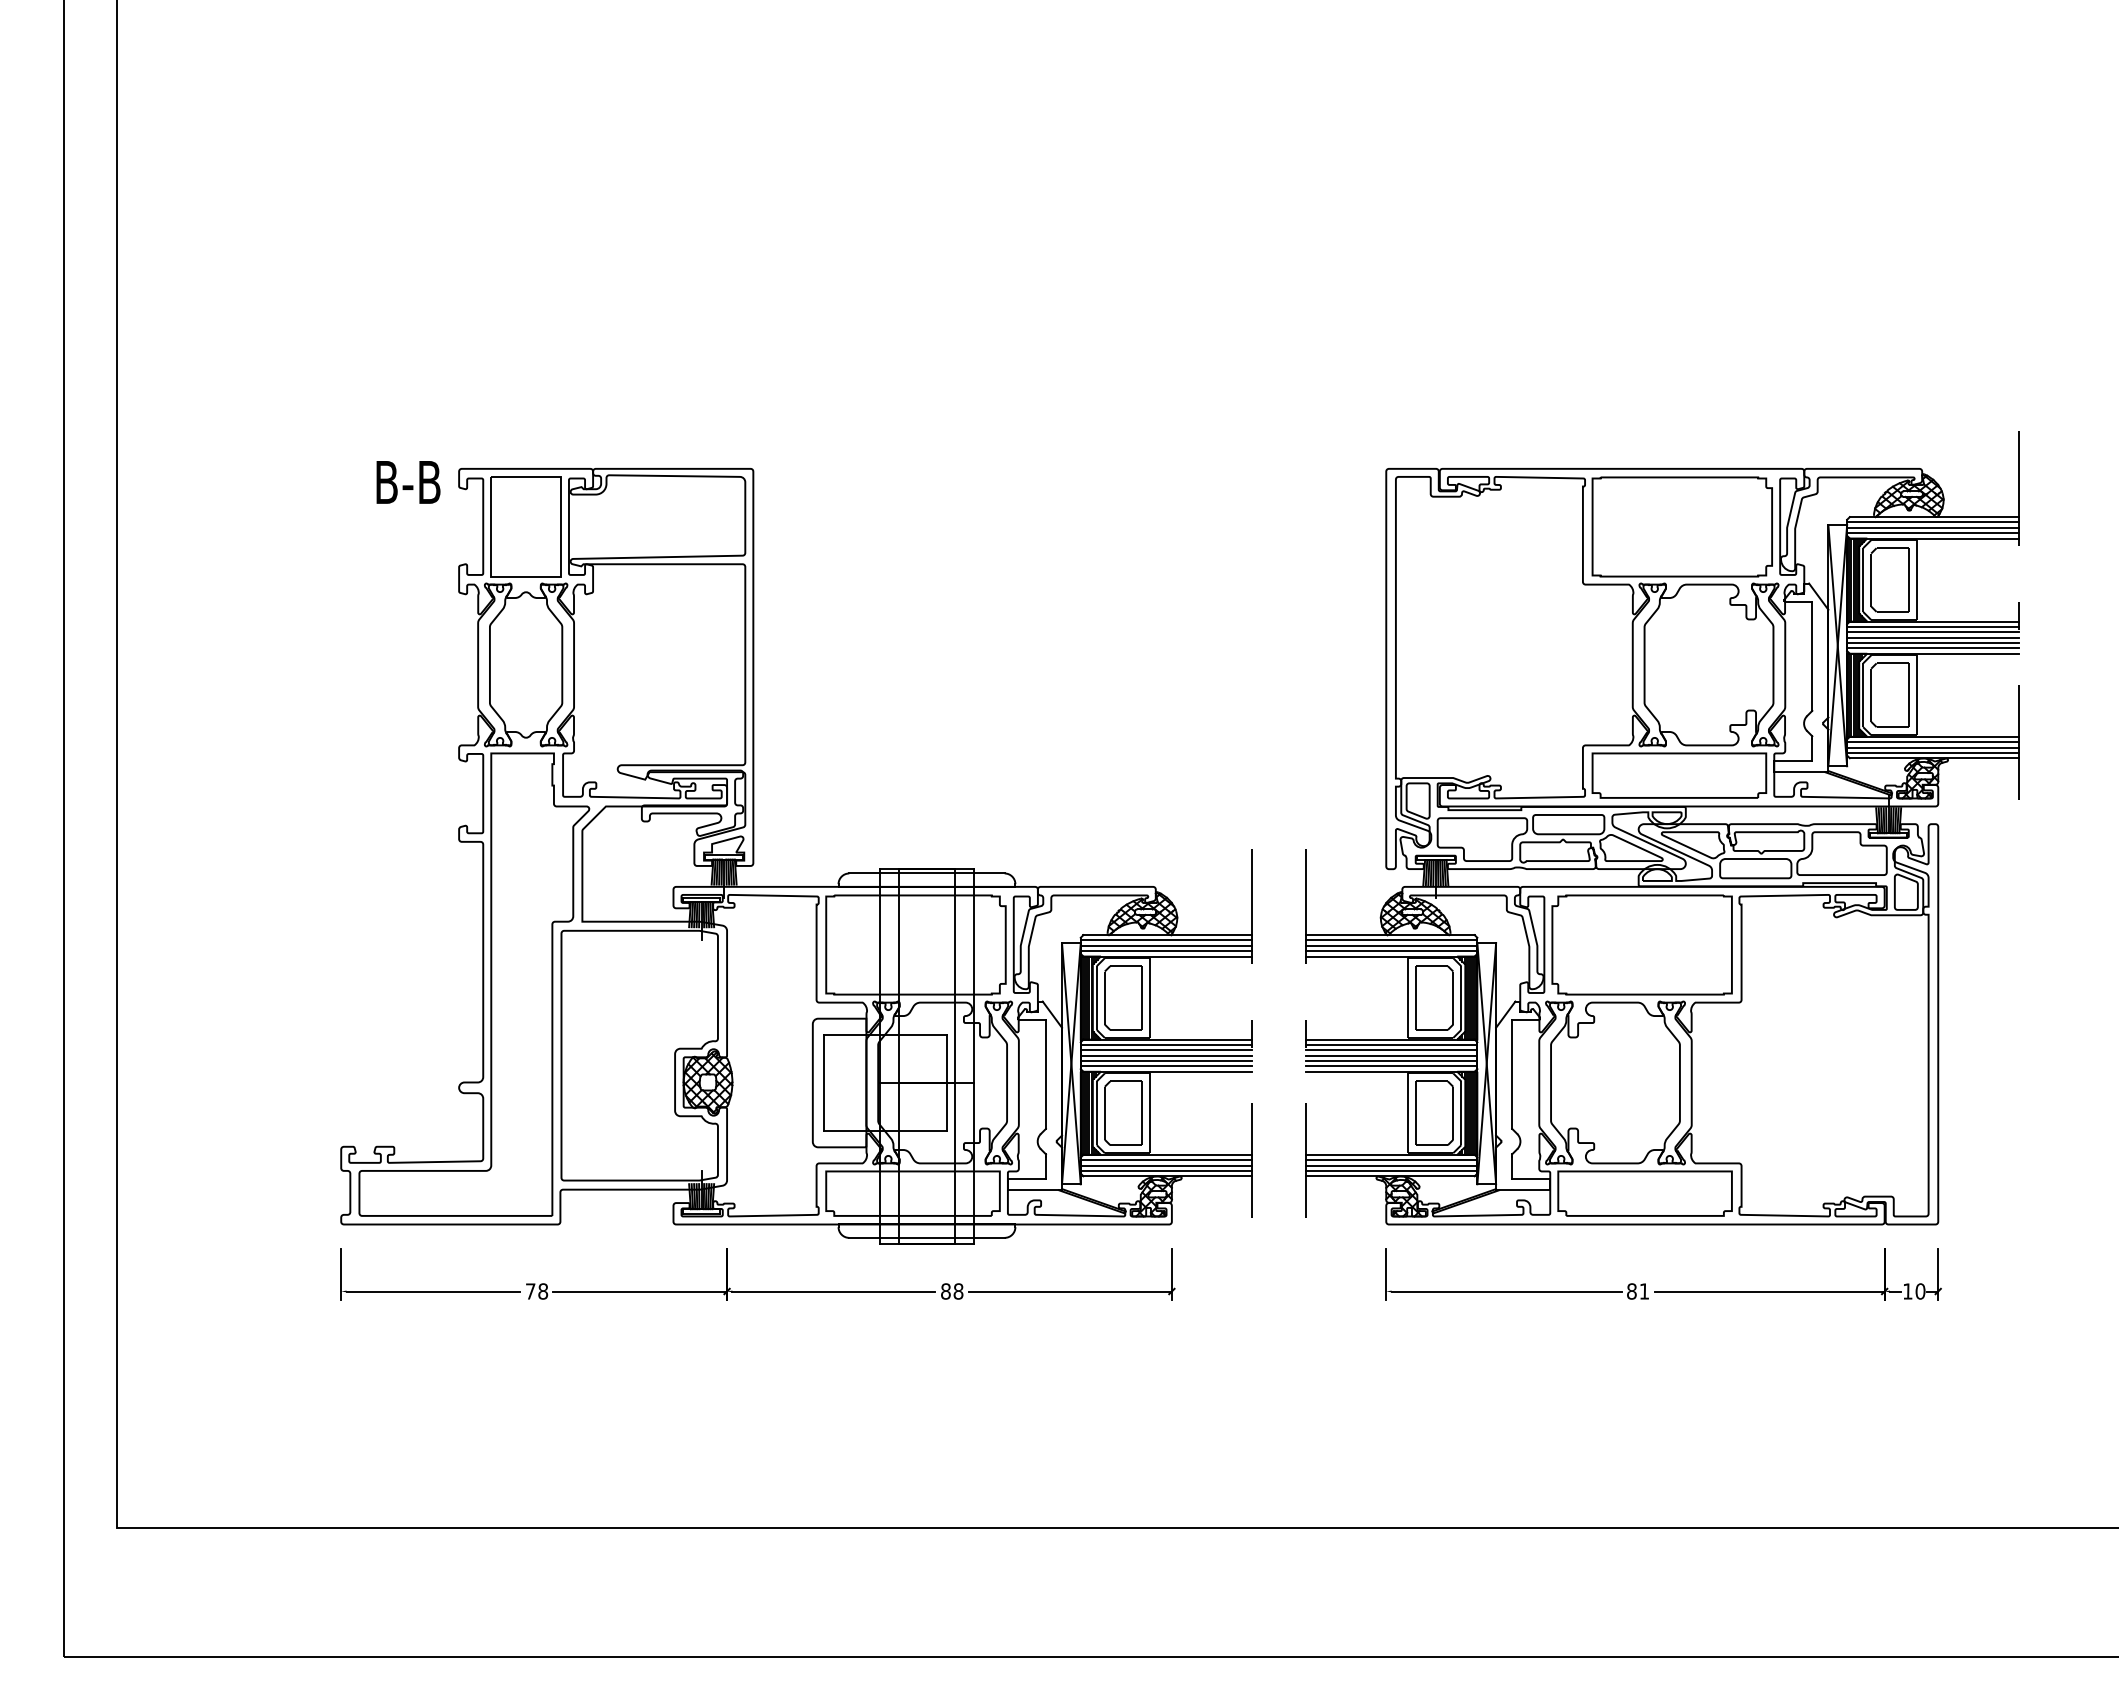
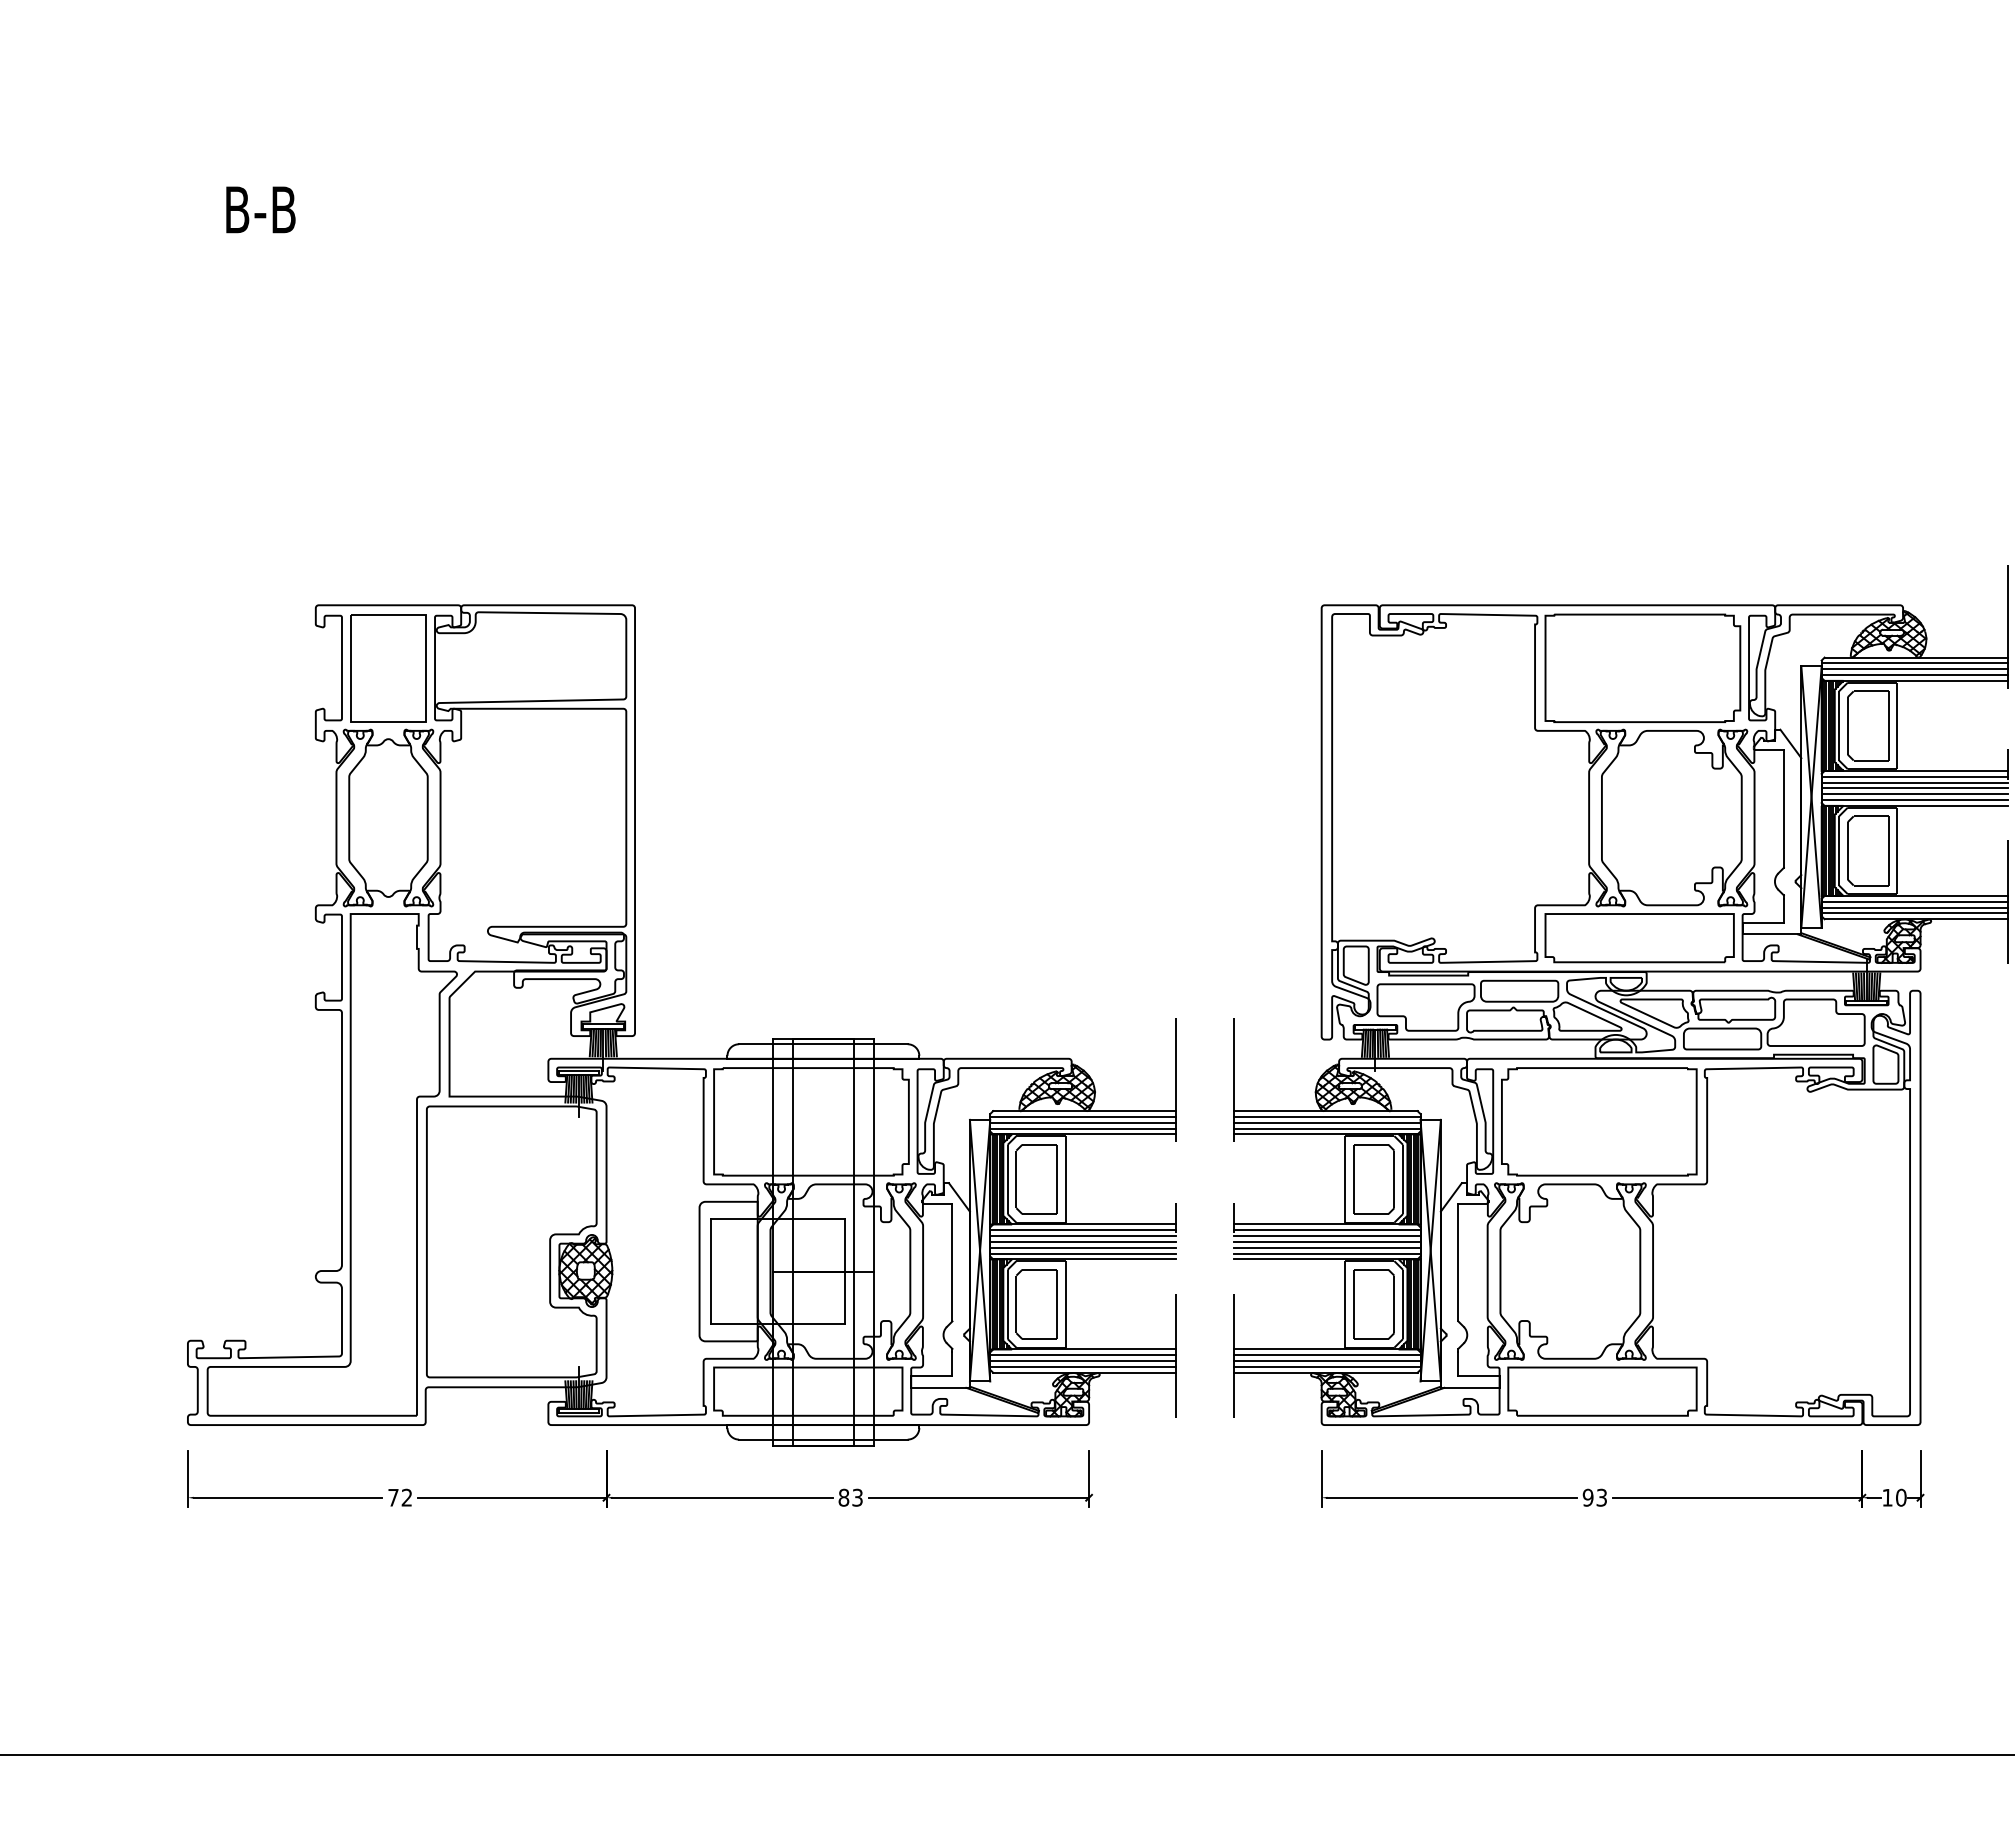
text: (408, 482) -> (260, 209), moved
text: (543, 1291) -> (407, 1497), 78 -> 72
text: (958, 1291) -> (857, 1497), 88 -> 83
text: (1638, 1291) -> (1595, 1497), 81 -> 93

